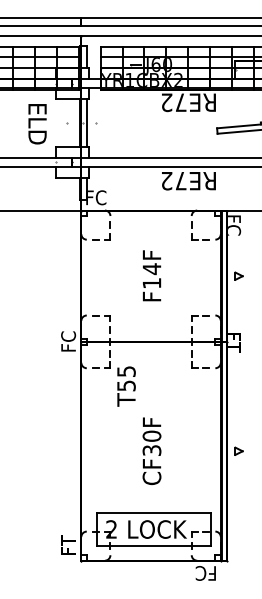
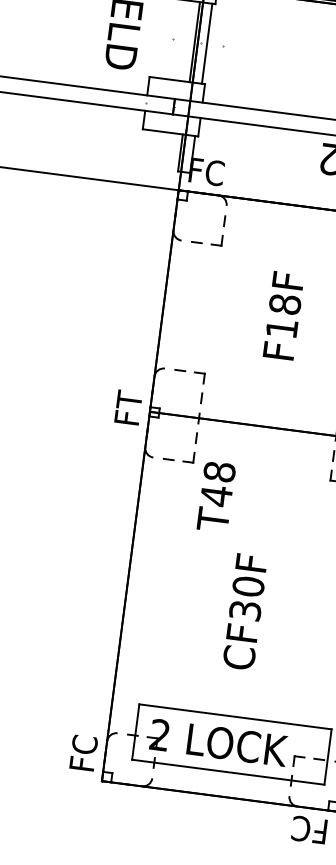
text: (151, 269) -> (284, 305), F14F -> F18F
text: (68, 341) -> (128, 408), FC -> FT
text: (126, 378) -> (218, 483), T55 -> T48
text: (68, 545) -> (83, 752), FT -> FC

